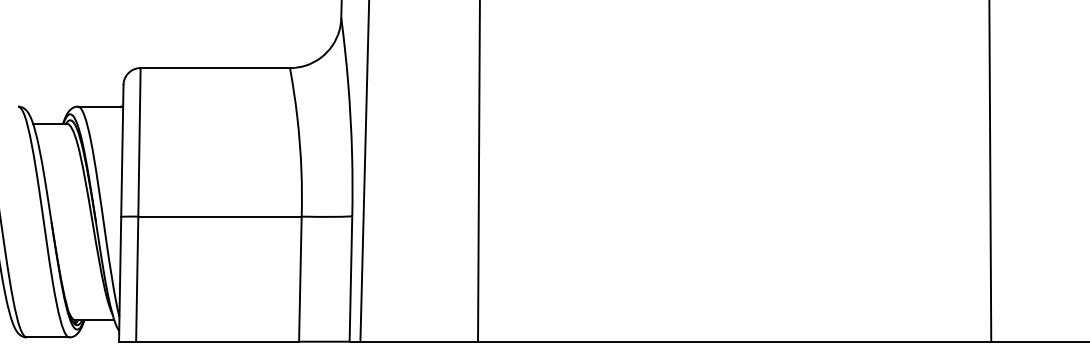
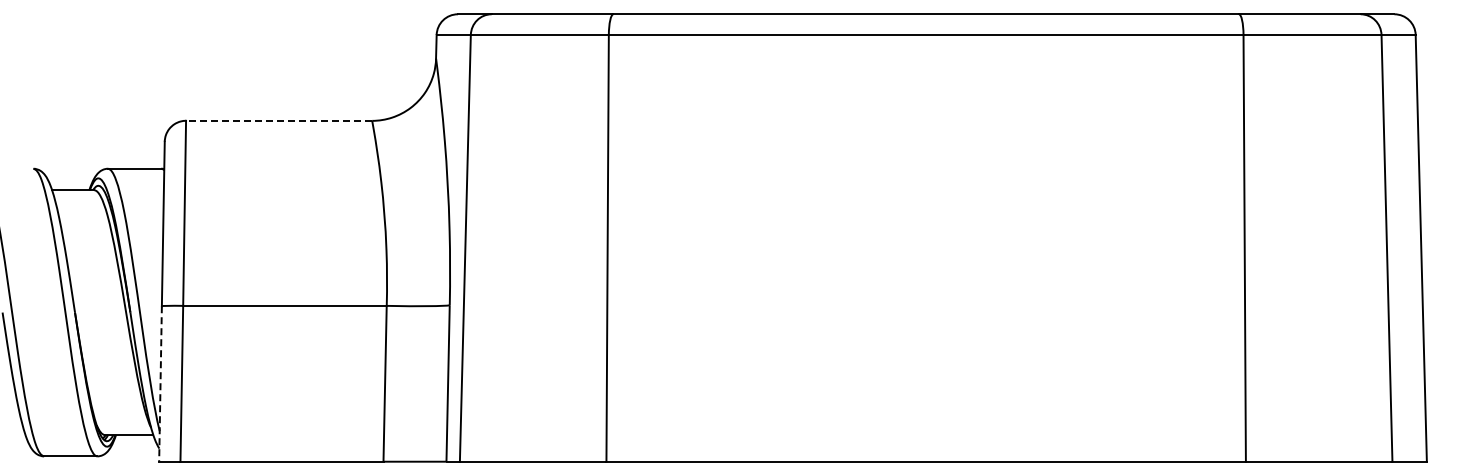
line: (214, 67) -> (278, 120), solid -> dashed
line: (120, 278) -> (160, 383), solid -> dashed

